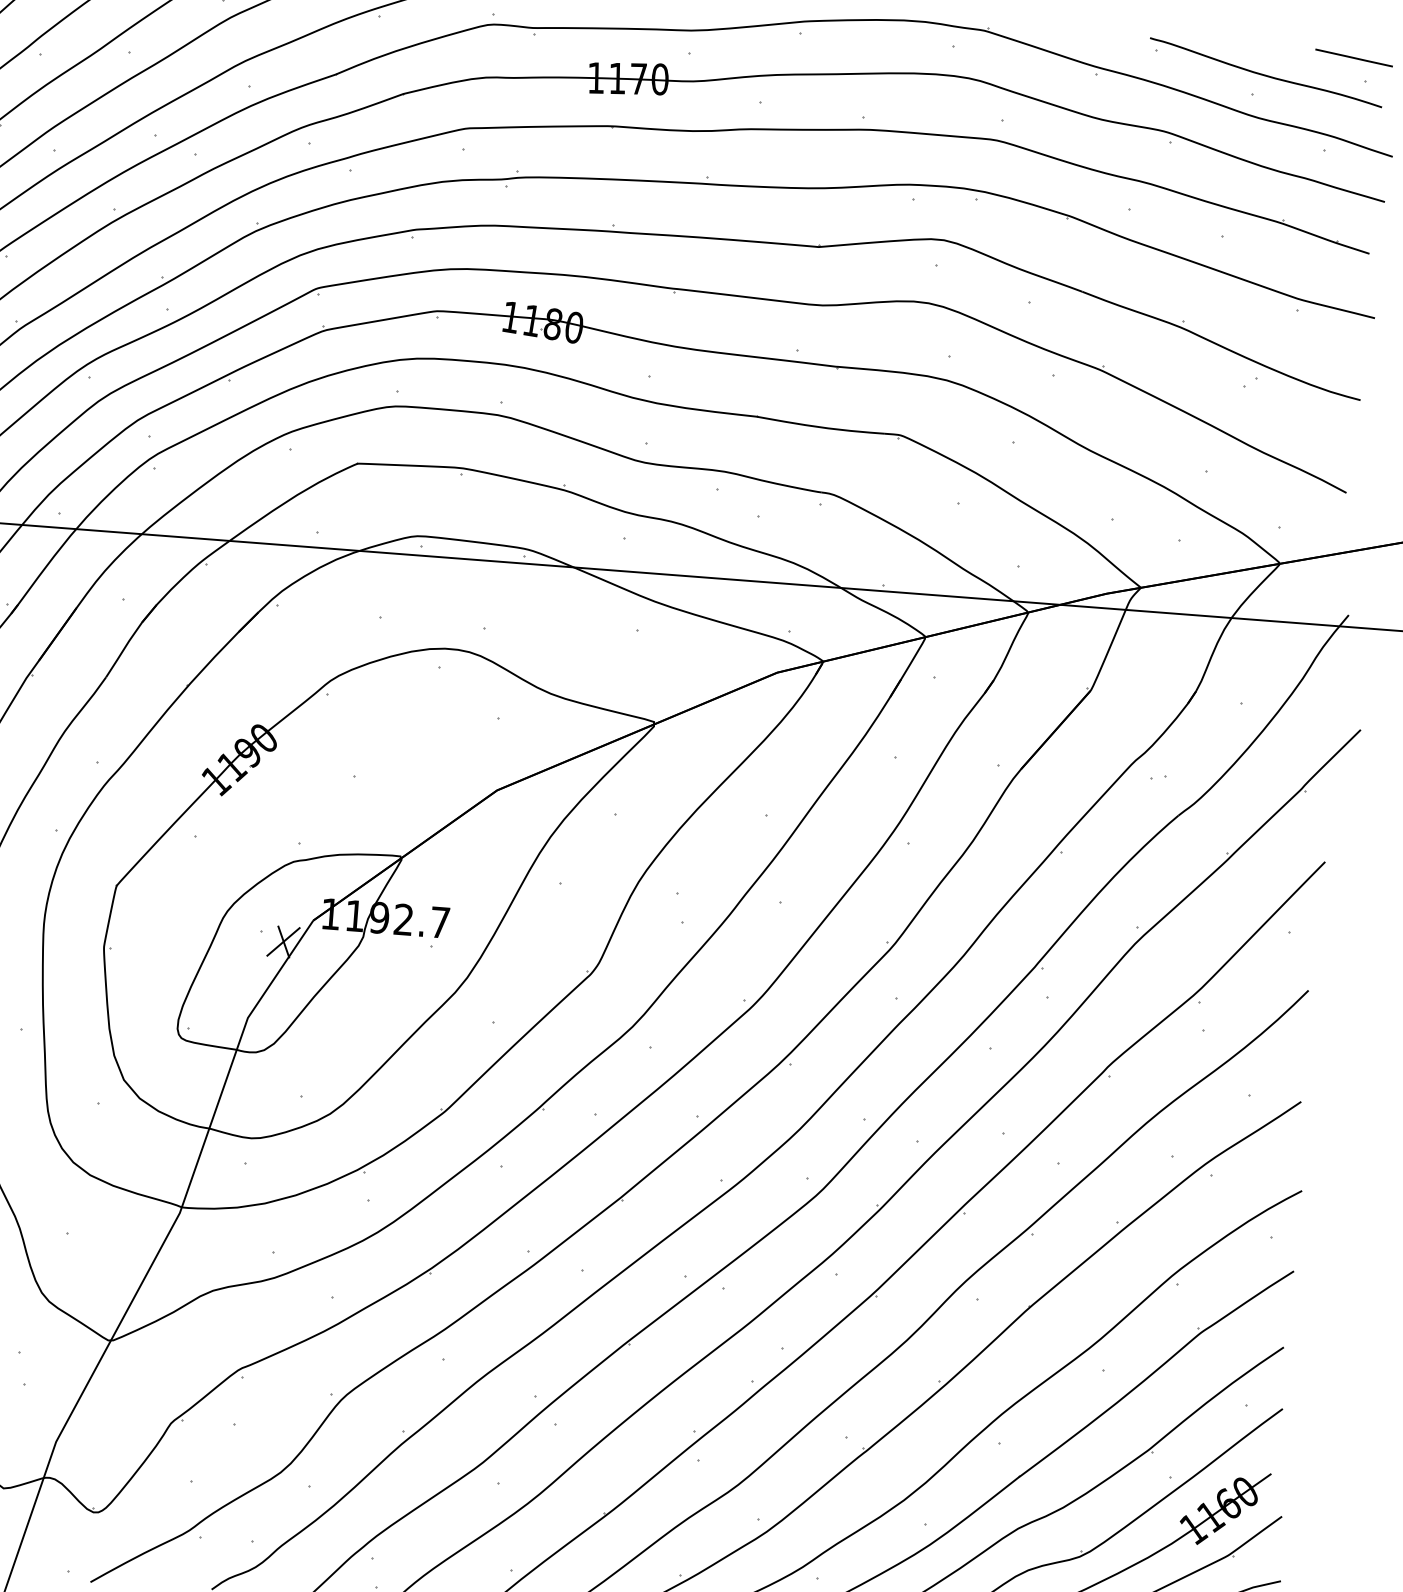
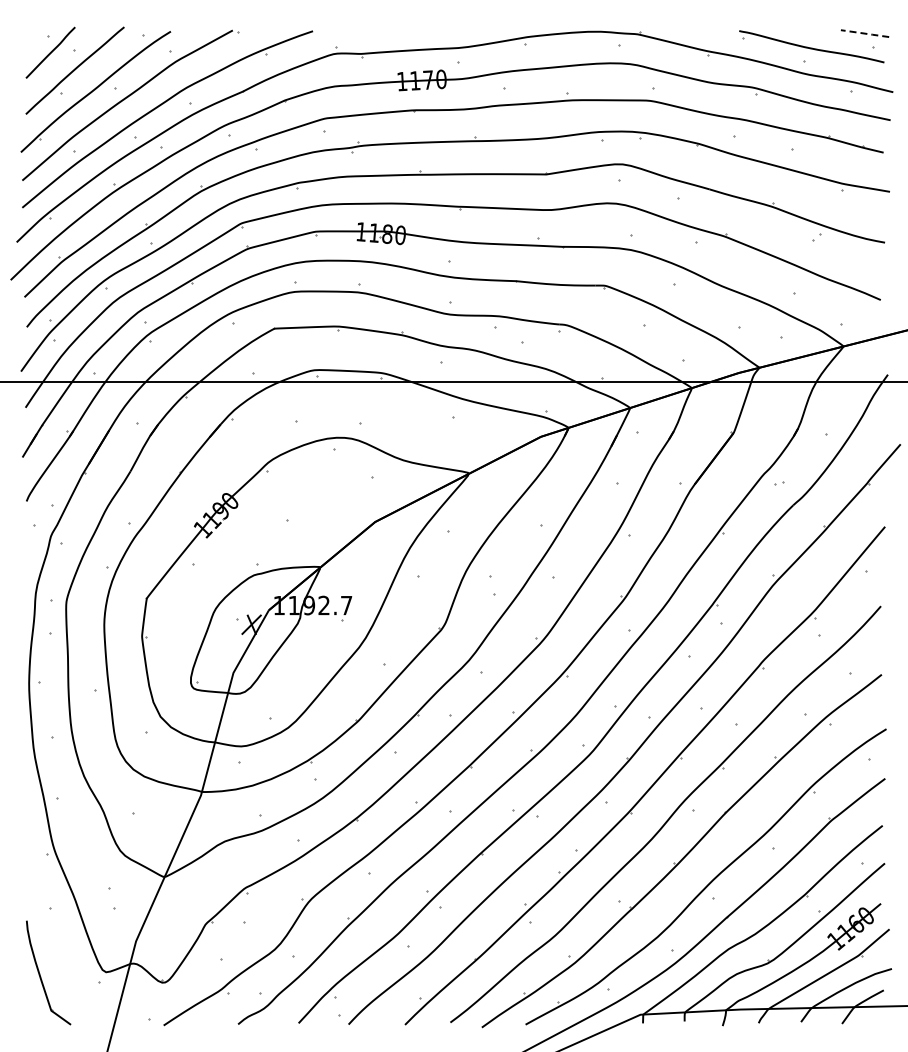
line: (1354, 57) -> (865, 33), solid -> dashed

